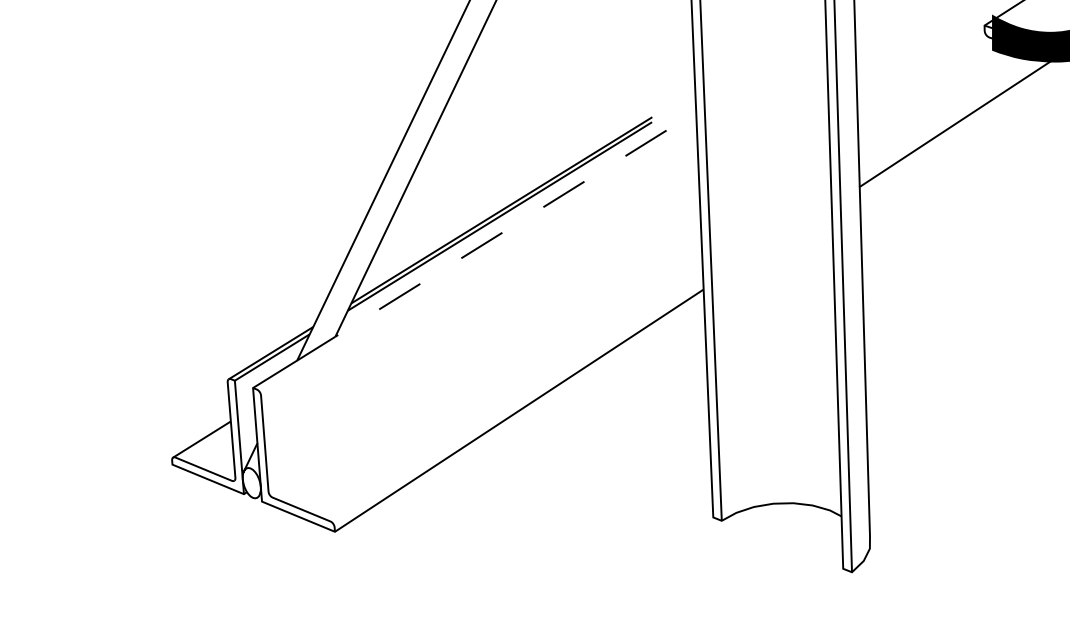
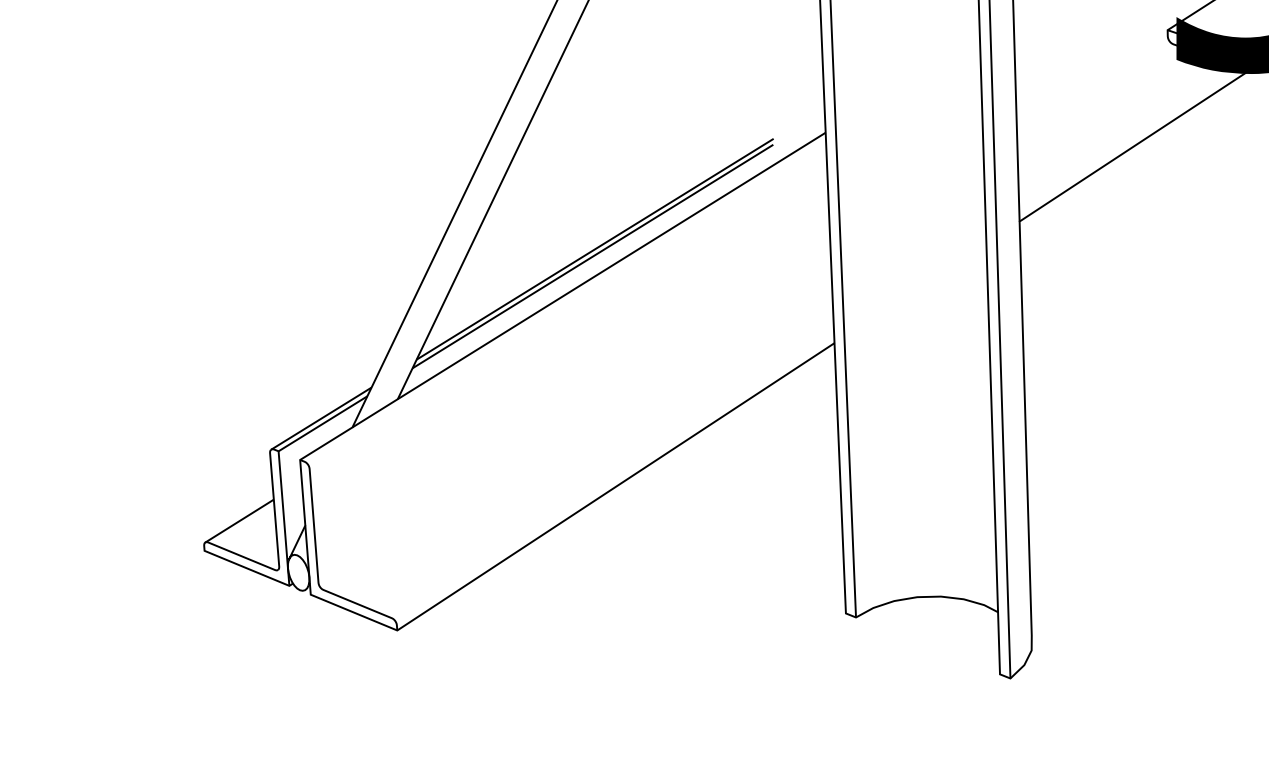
line: (496, 236) -> (588, 280), dashed -> solid

